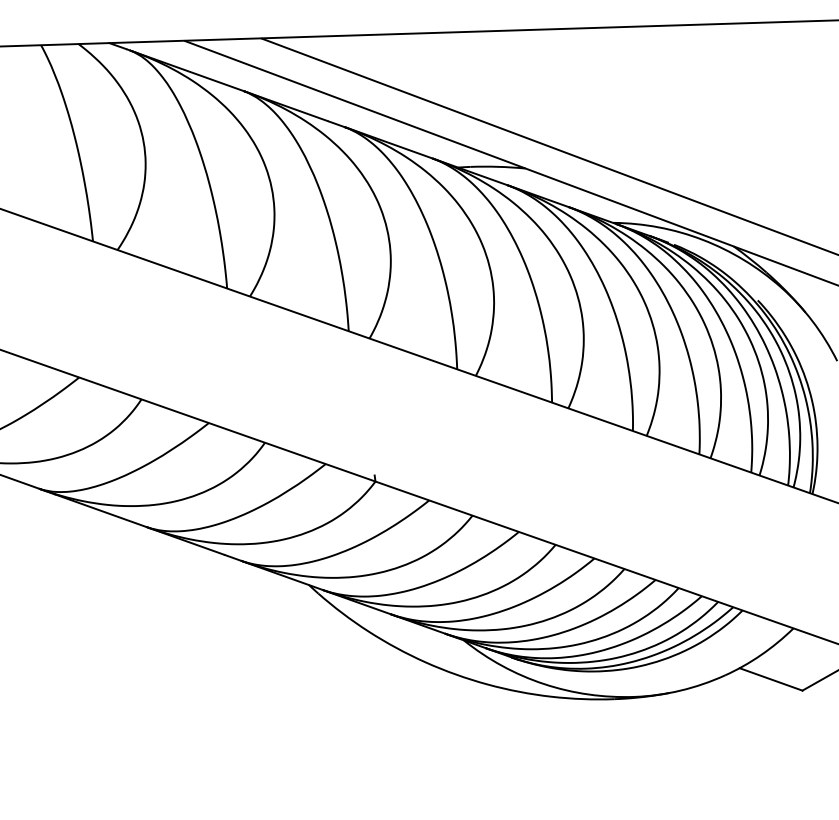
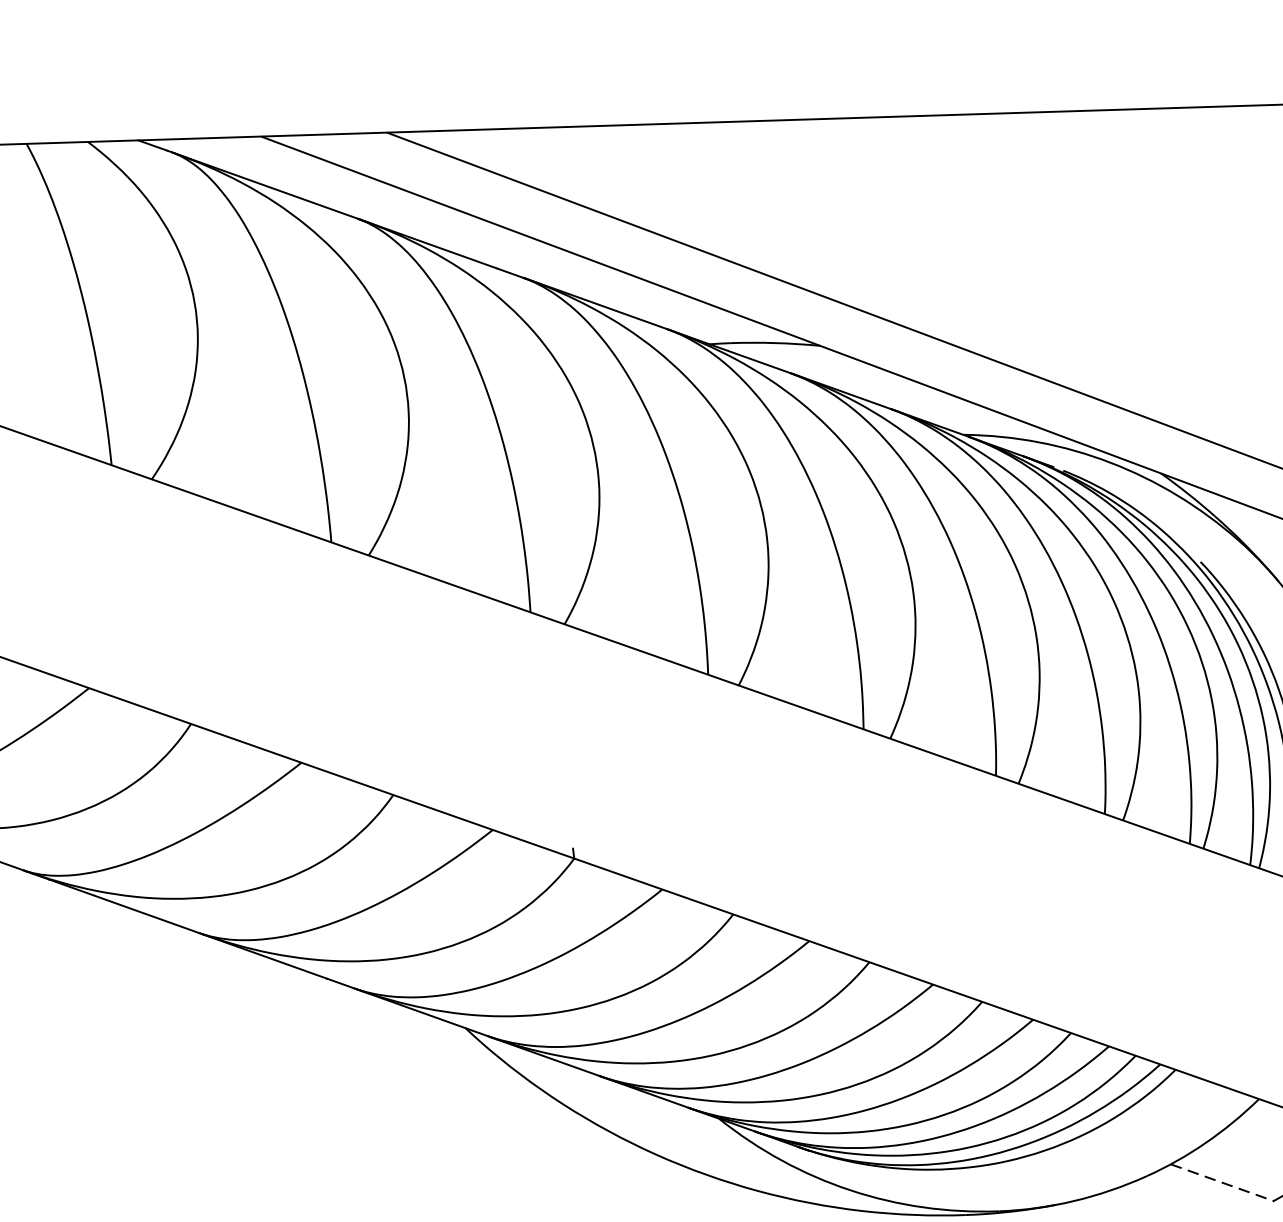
line: (771, 679) -> (1222, 1182), solid -> dashed

